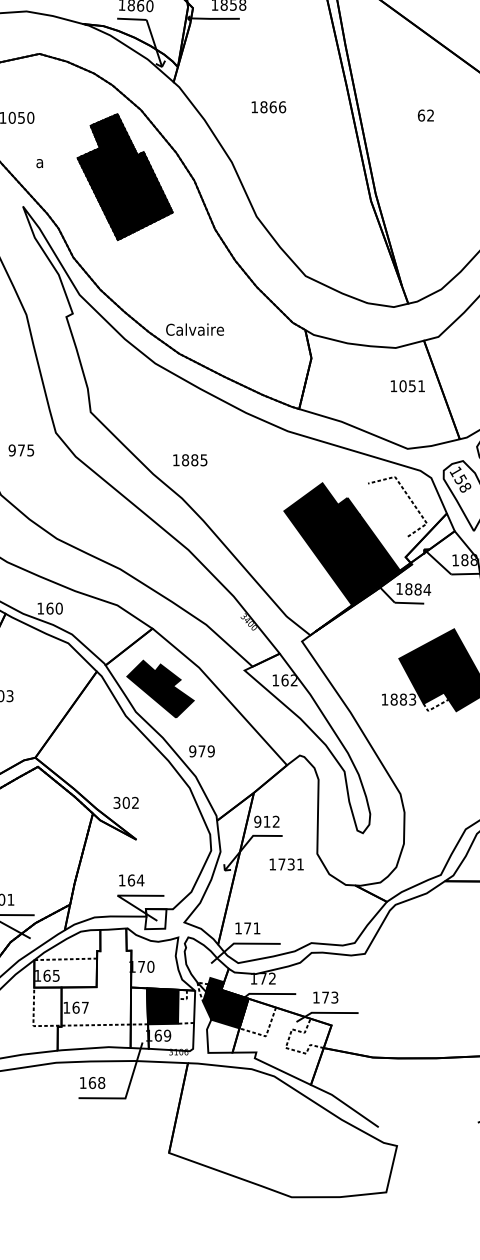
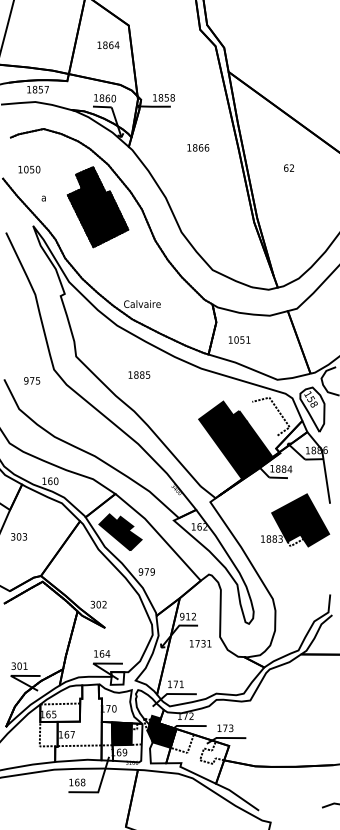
text: (269, 106) -> (198, 147), moved
text: (407, 385) -> (239, 339), moved
text: (190, 459) -> (139, 374), moved

